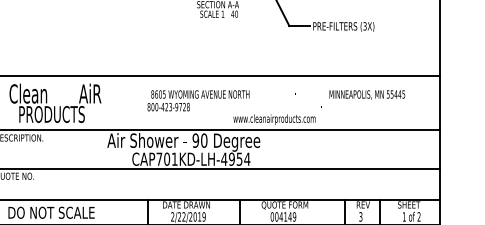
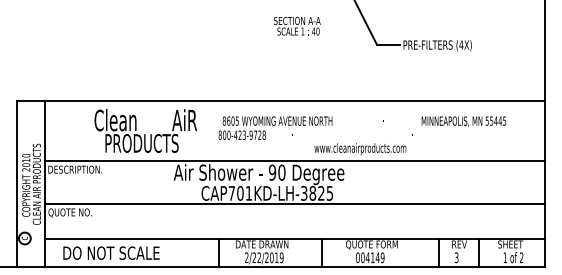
text: (365, 25) -> (461, 44), (3X) -> (4X)
text: (55, 102) -> (145, 130), moved
text: (235, 159) -> (316, 193), CAP701KD-LH-4954 -> CAP701KD-LH-3825

